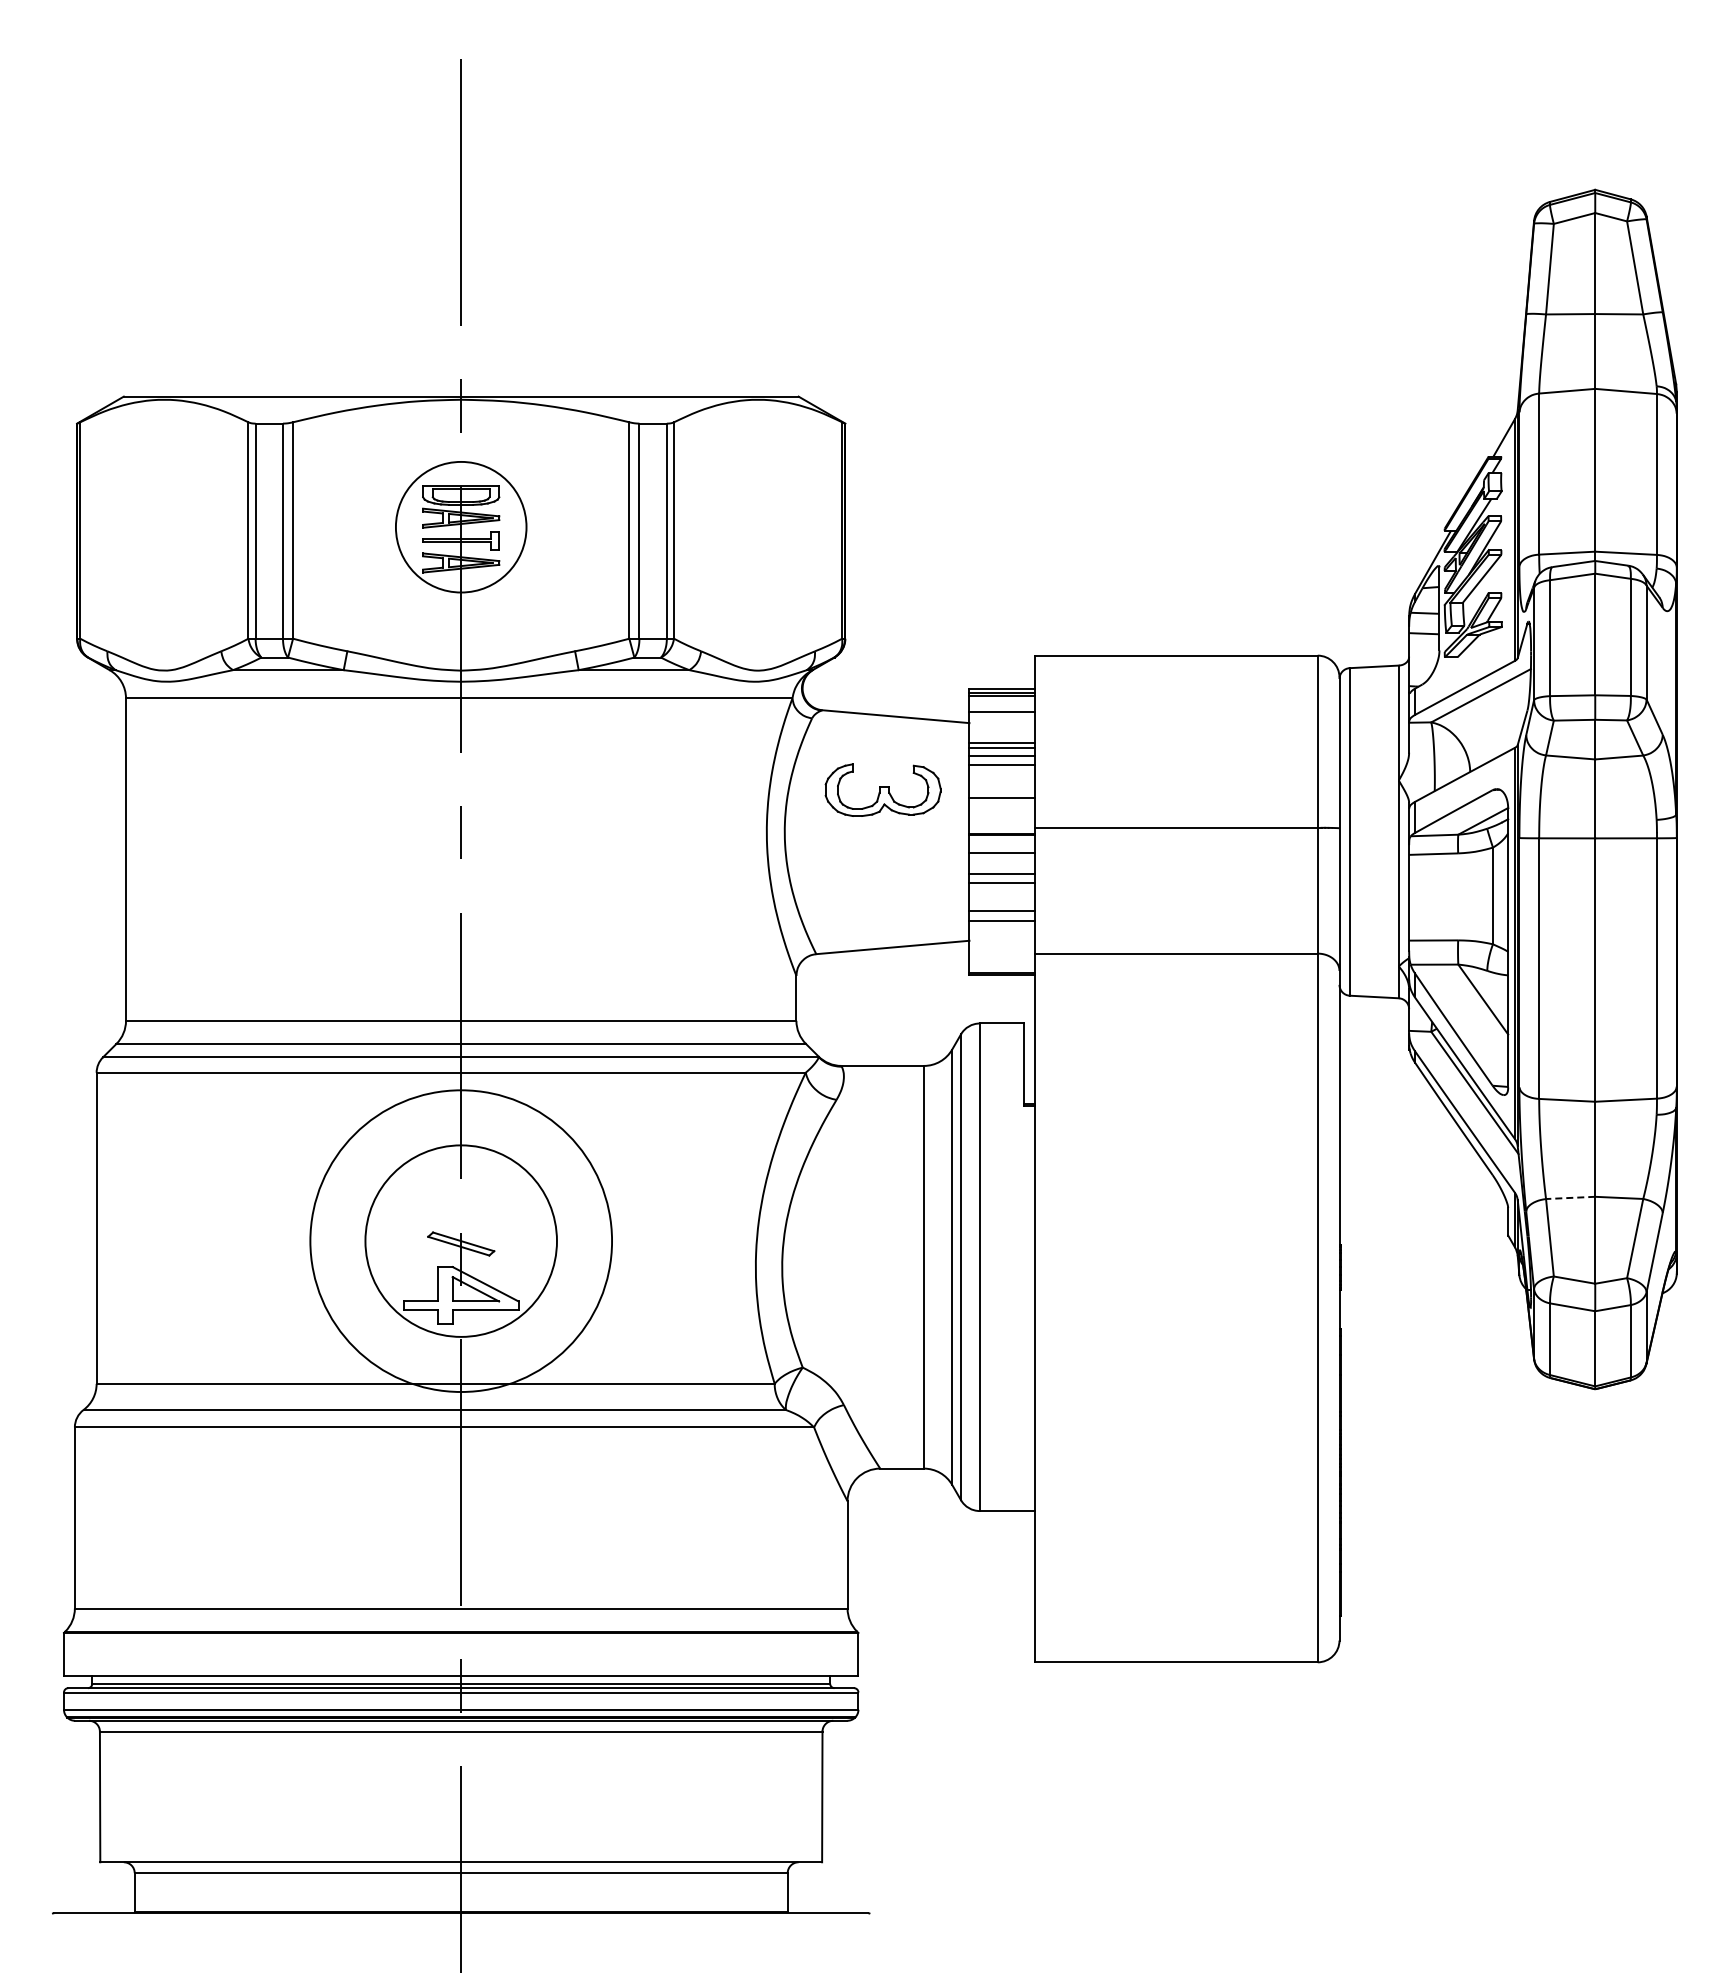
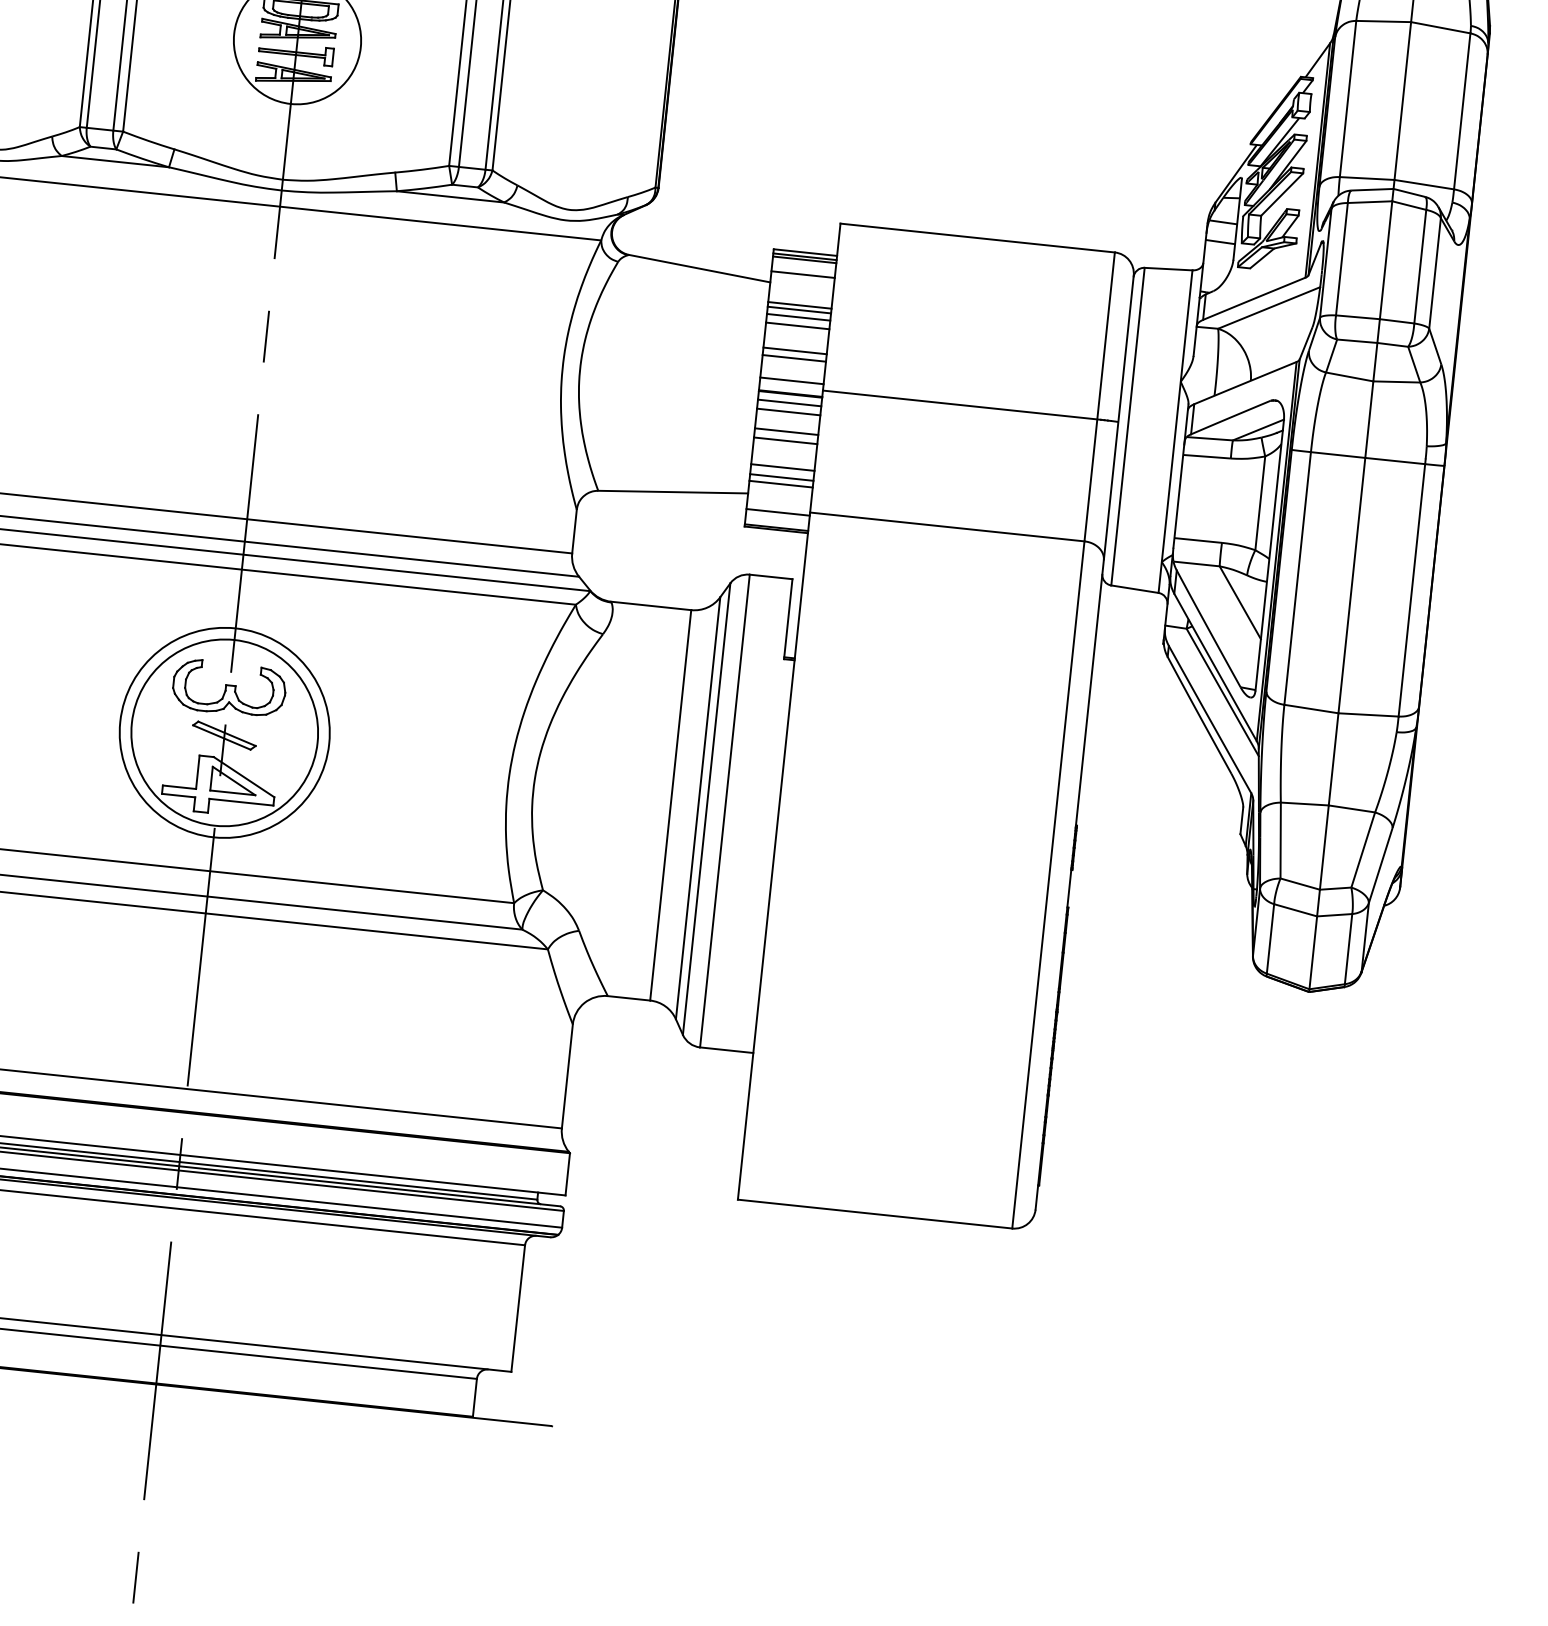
part: (882, 789) -> (228, 687), moved
line: (1001, 790) -> (794, 350), added
line: (1001, 821) -> (791, 381), added
line: (1001, 844) -> (789, 403), added
line: (1001, 927) -> (780, 483), added
line: (1001, 956) -> (777, 511), added
line: (1570, 1197) -> (1304, 803), dashed -> solid
circle: (460, 1240) -> (224, 732), size x0.71

